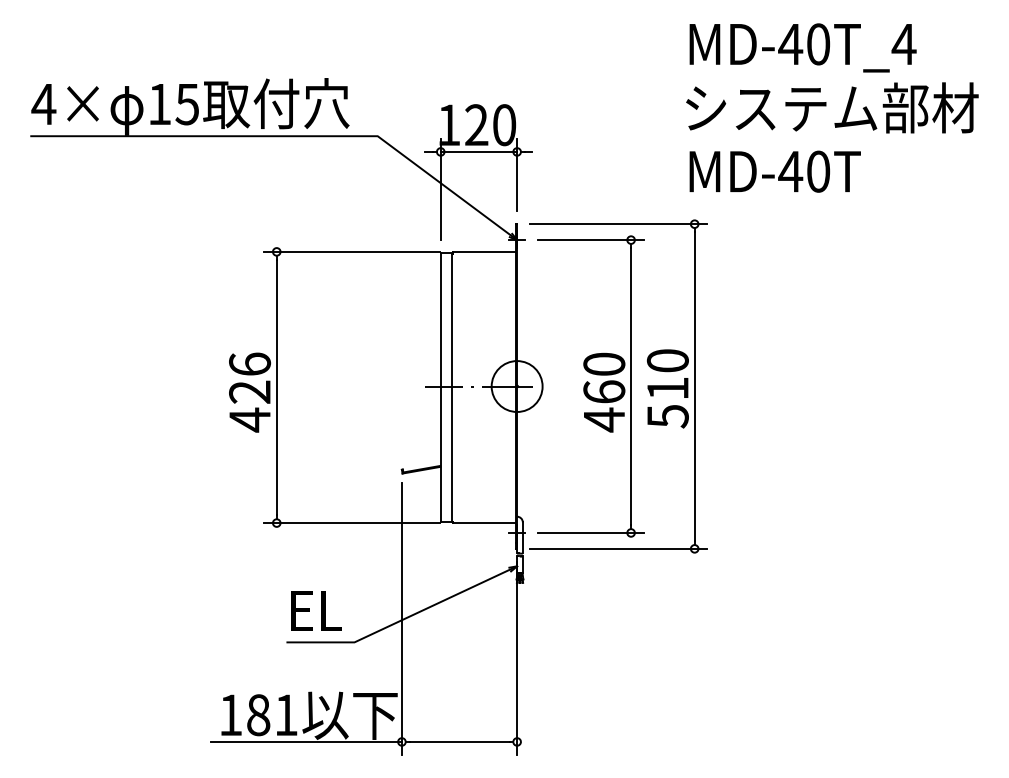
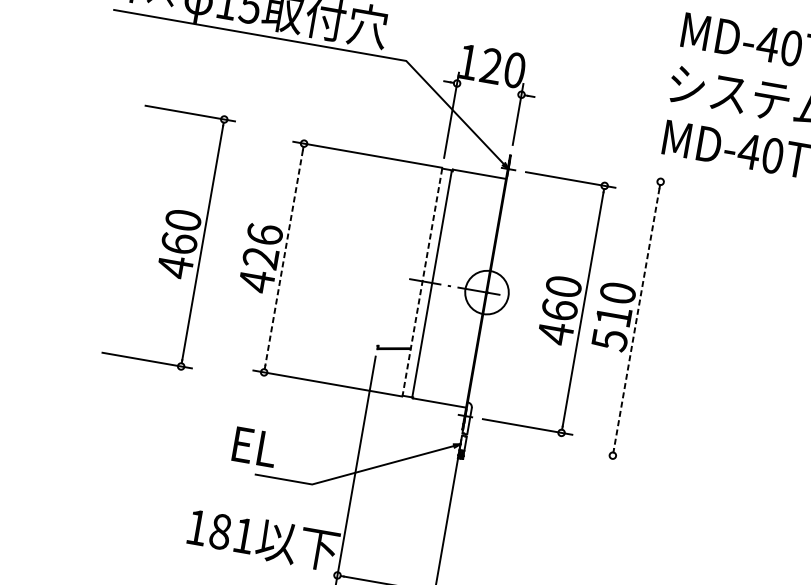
line: (478, 151) -> (489, 88), removed
line: (618, 224) -> (596, 170), removed
part: (139, 386) -> (168, 236), added
line: (694, 386) -> (636, 318), solid -> dashed
line: (276, 387) -> (283, 258), solid -> dashed
line: (440, 387) -> (422, 282), solid -> dashed
line: (618, 548) -> (548, 444), removed
text: (316, 610) -> (255, 446), moved
line: (305, 741) -> (256, 560), removed

